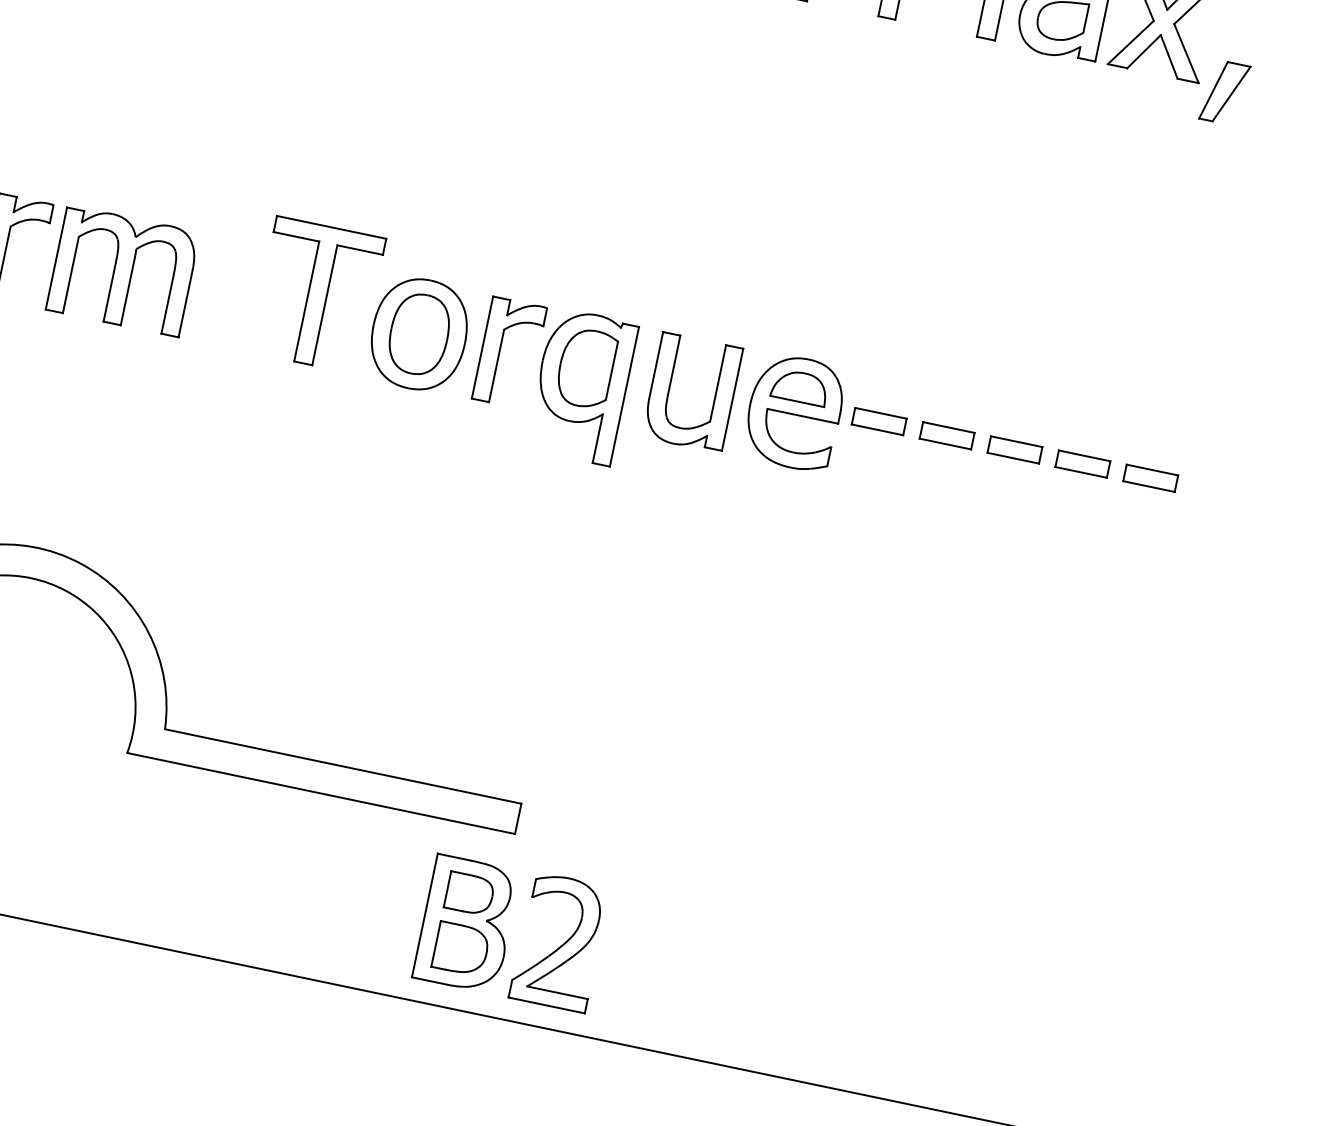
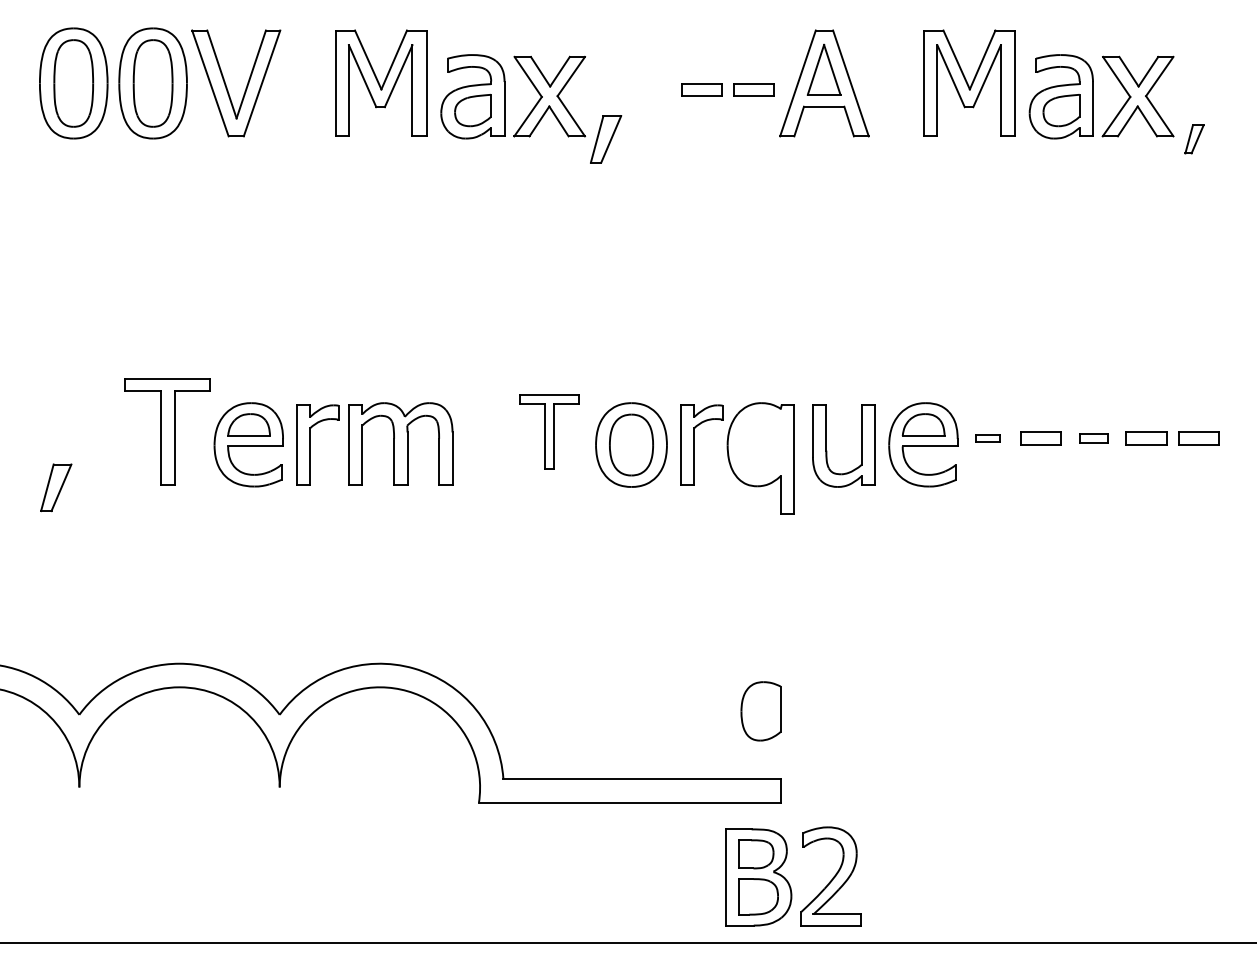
part: (1224, 92) -> (1194, 139), size x0.6
part: (317, 294) -> (549, 431), size x0.7
part: (585, 368) -> (760, 711), moved
part: (878, 421) -> (987, 438), size x0.6
part: (1014, 449) -> (1093, 438), size x0.7

